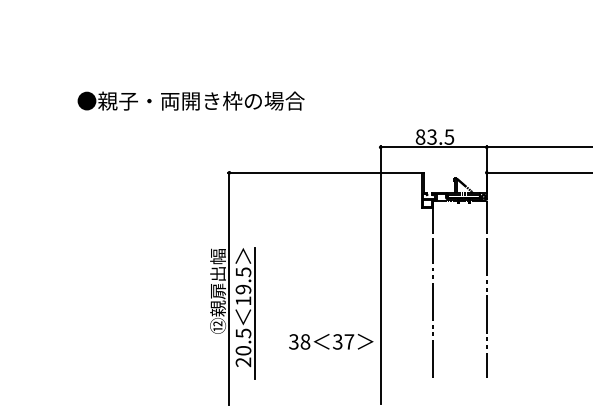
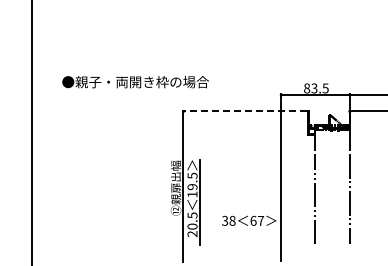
text: (190, 101) -> (135, 82), moved
line: (323, 172) -> (244, 111), solid -> dashed
text: (337, 341) -> (253, 220), 37 -> 67

